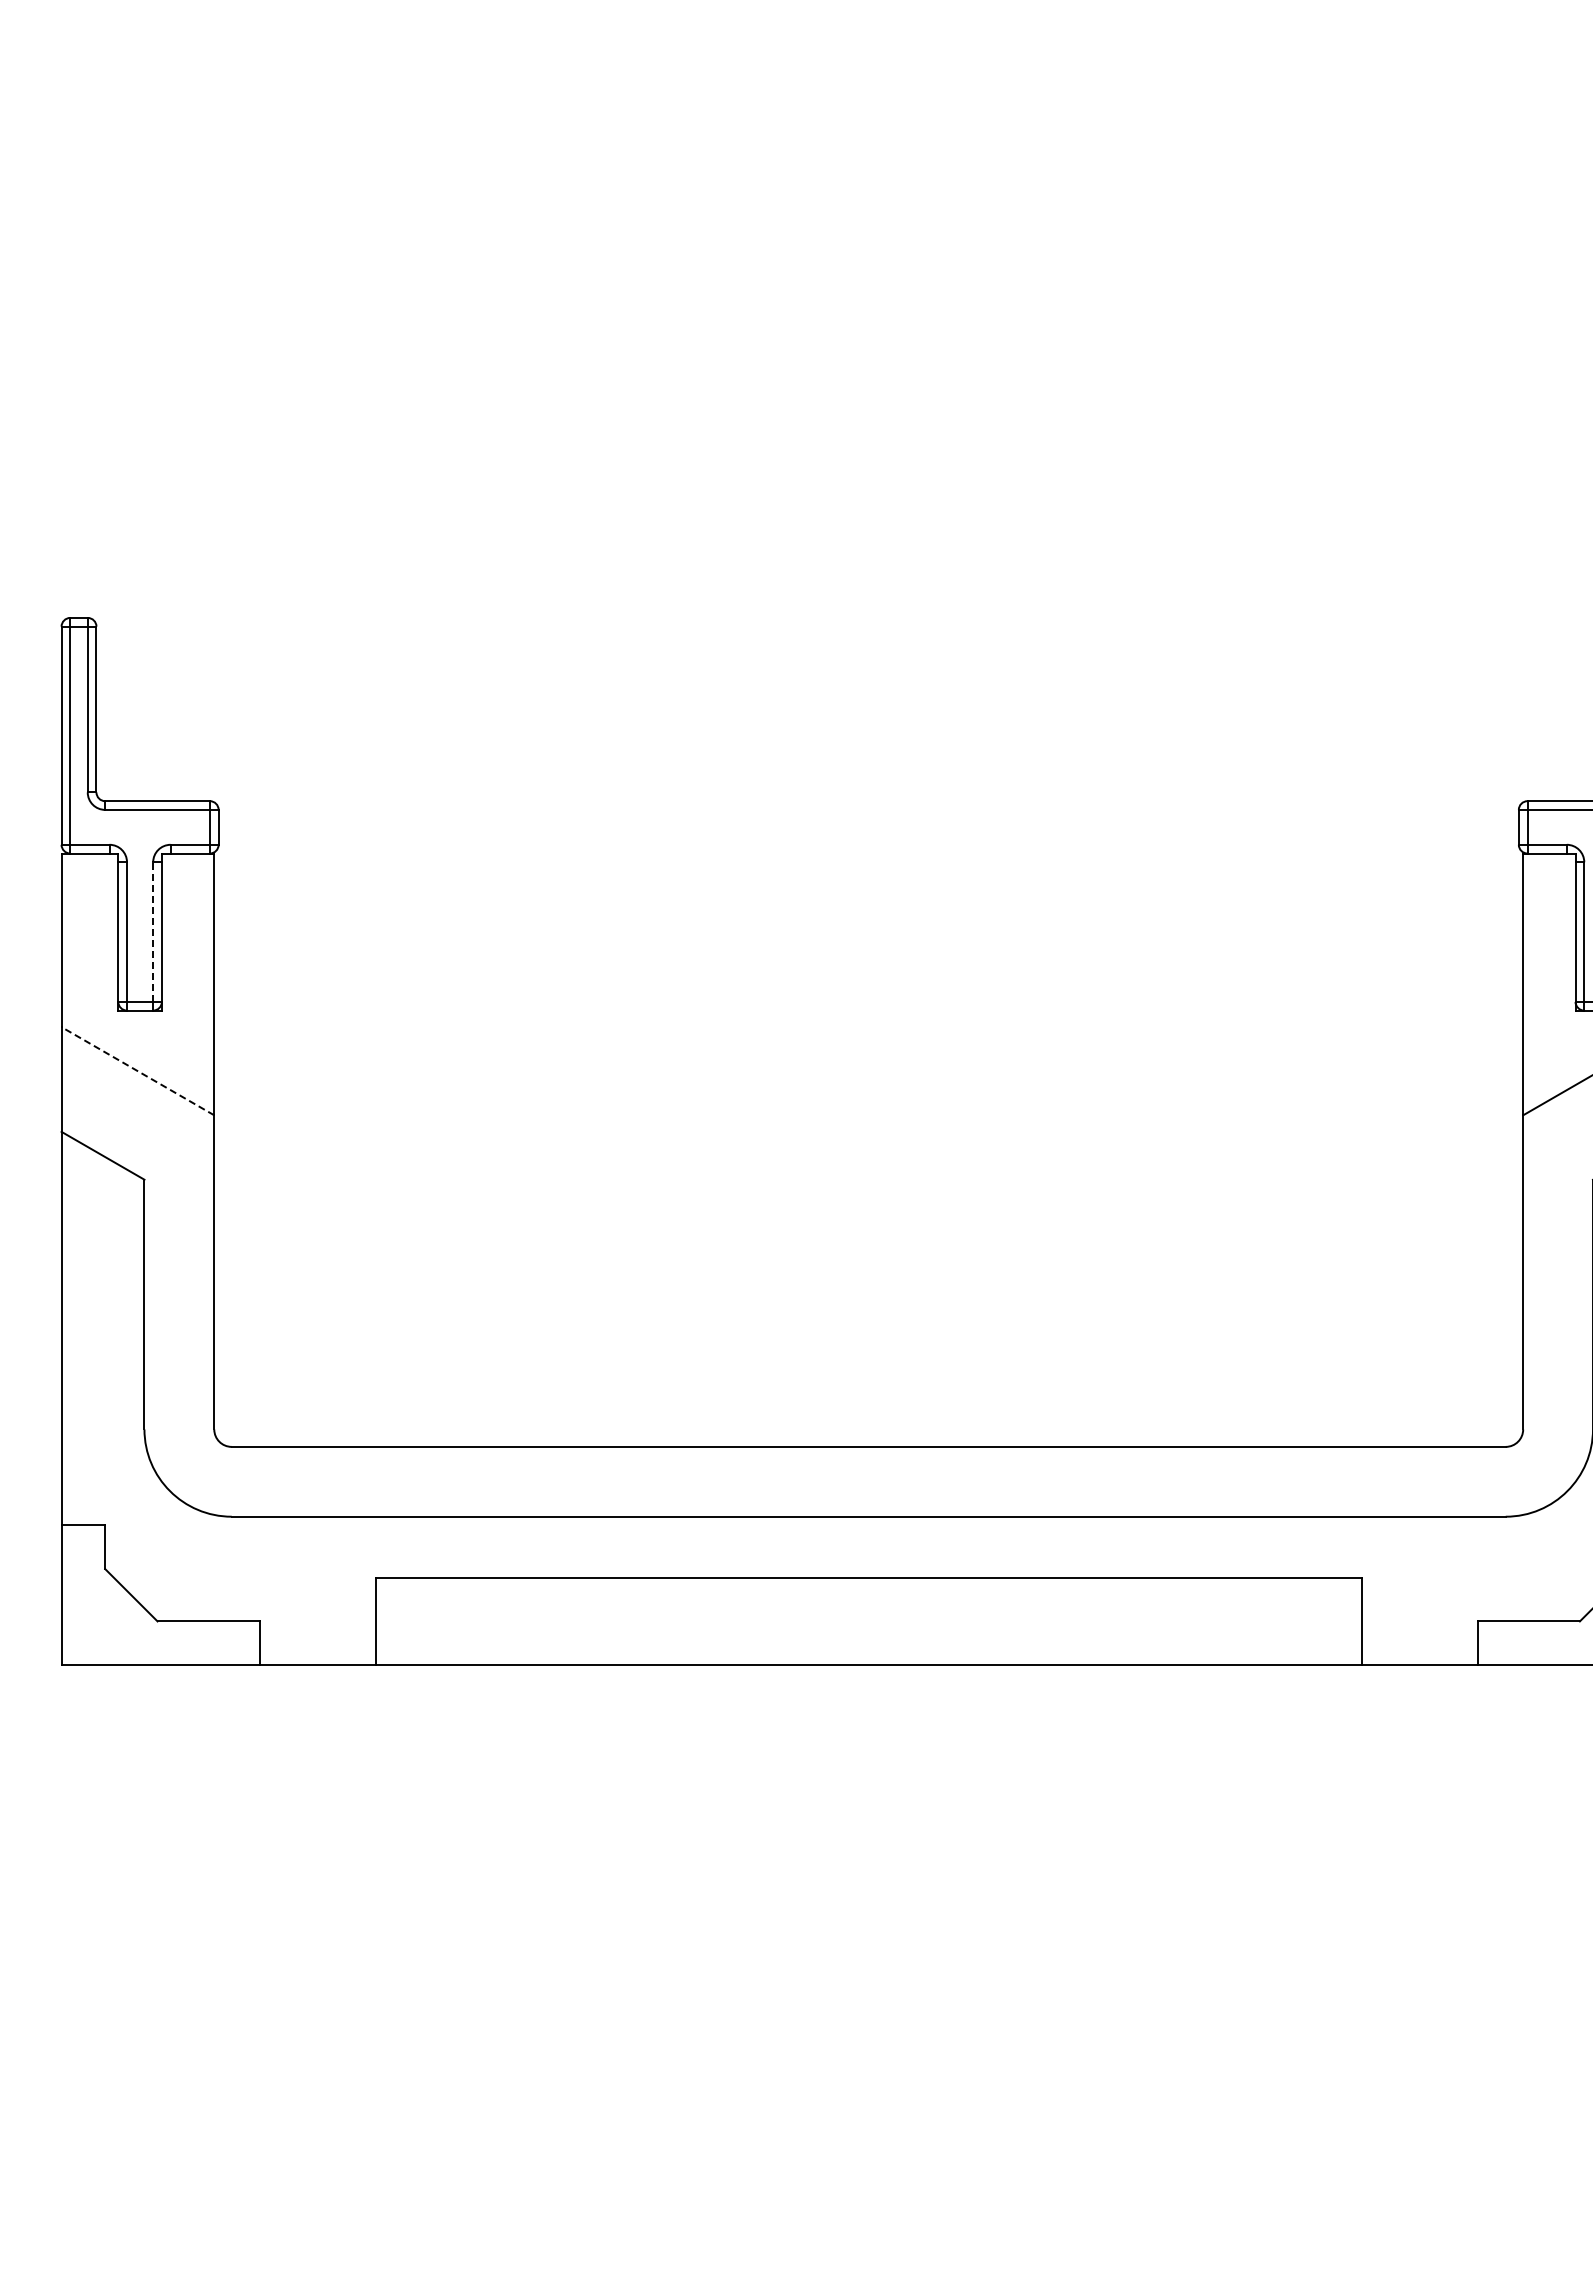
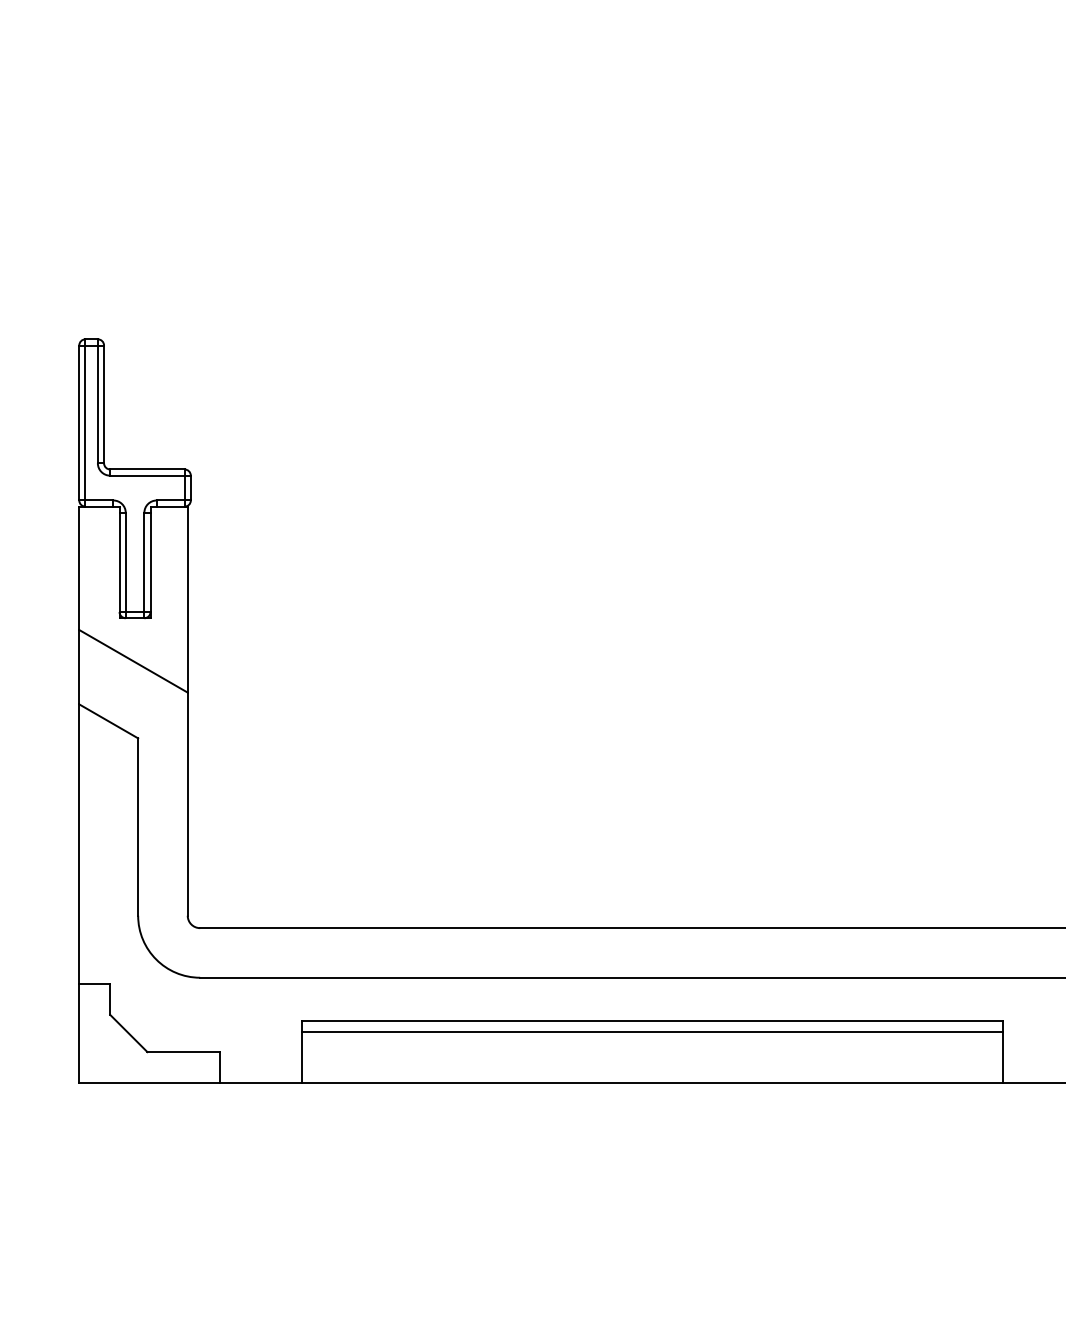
line: (153, 932) -> (144, 562), dashed -> solid
line: (137, 1070) -> (133, 660), dashed -> solid
line: (868, 1593) -> (652, 1032), added

